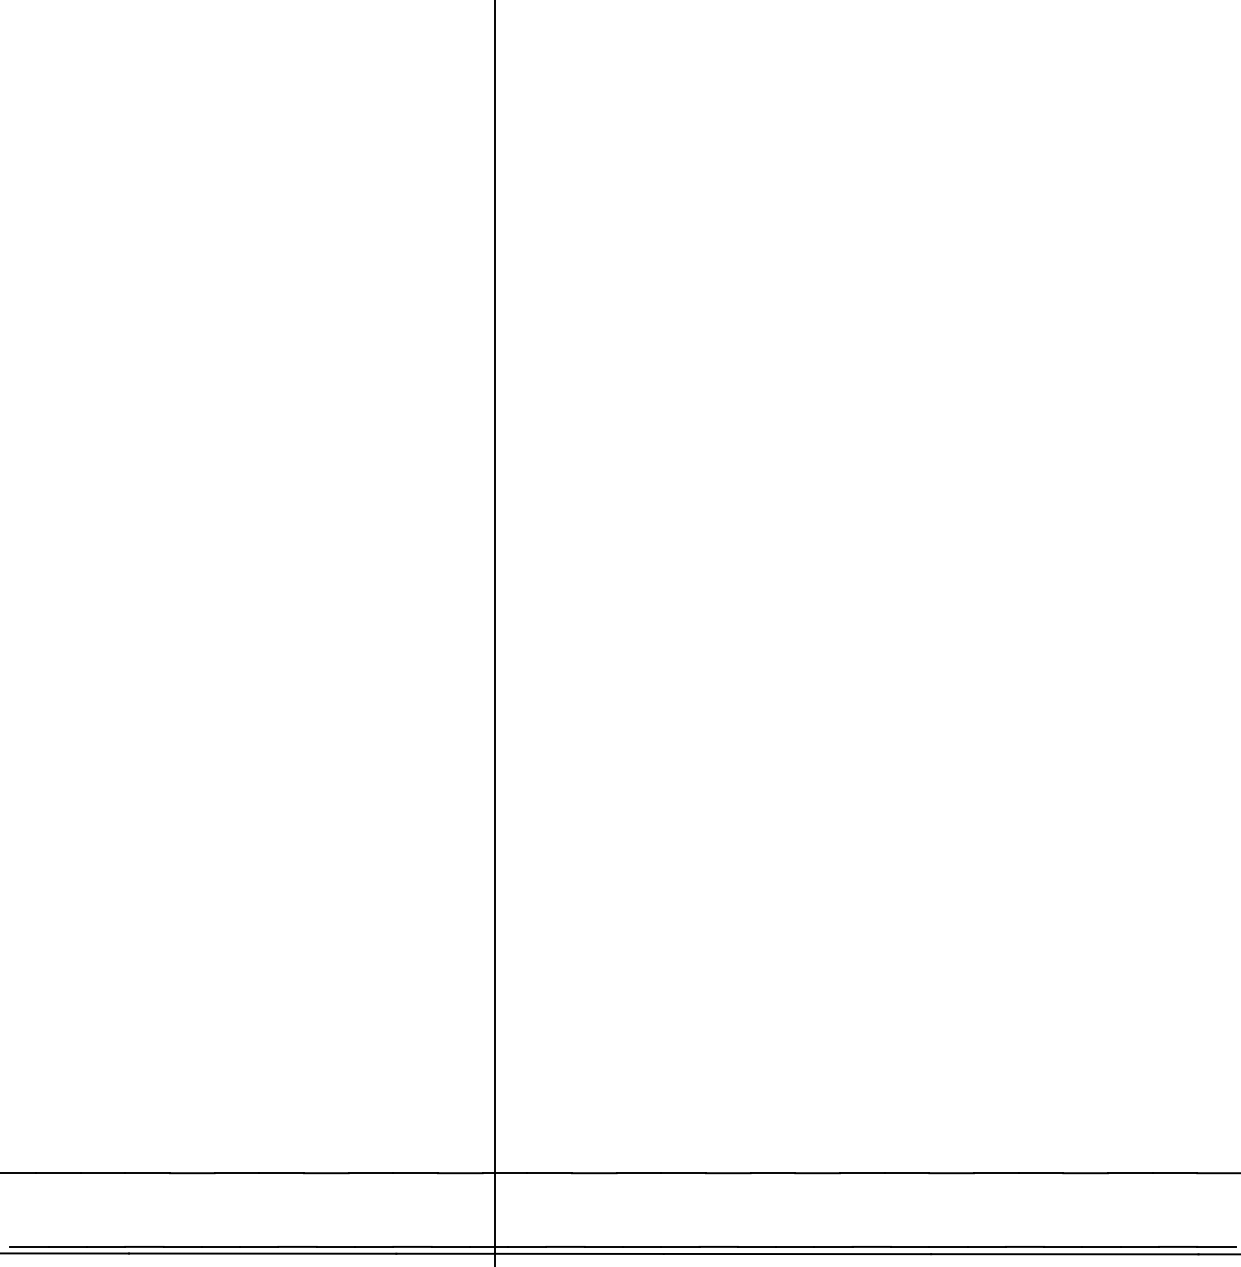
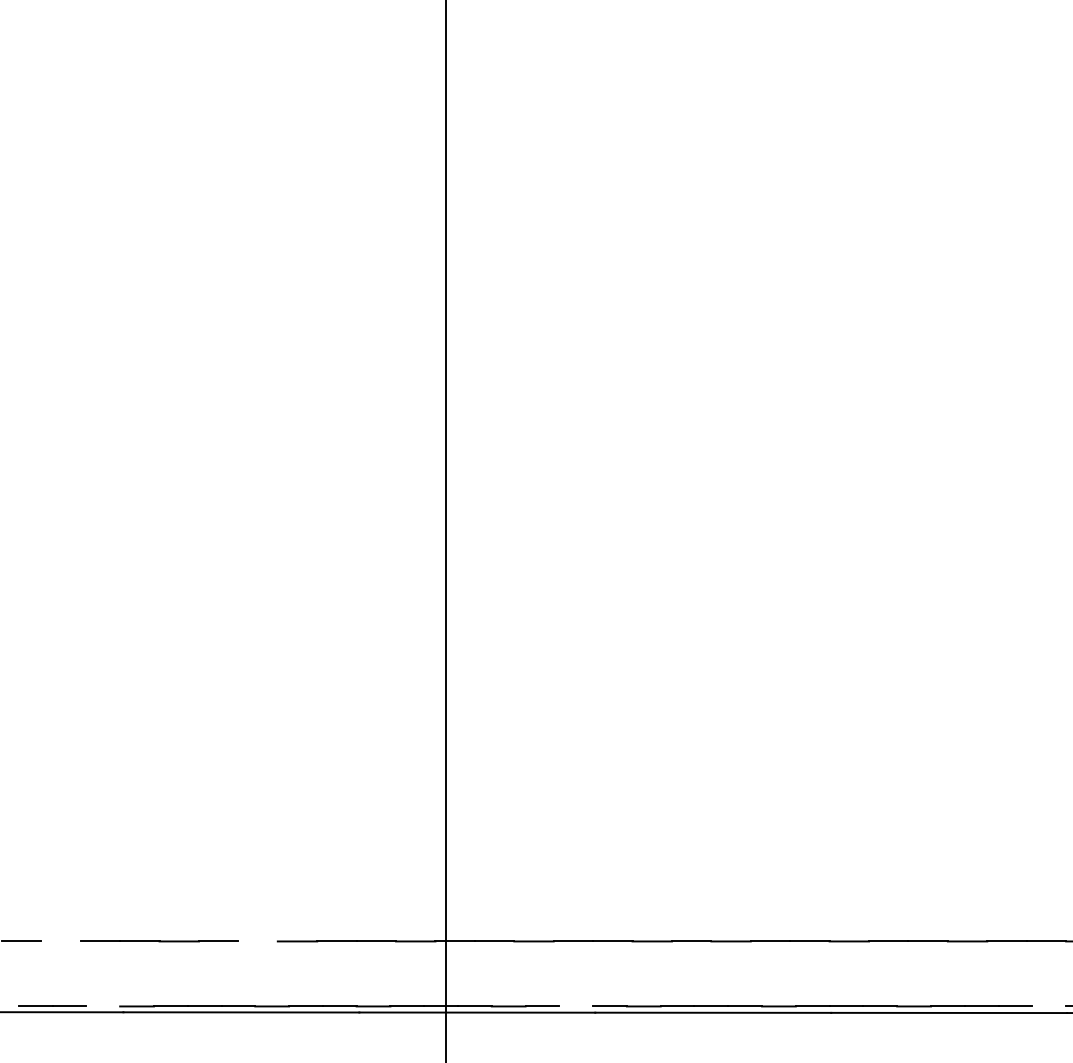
line: (57, 1173) -> (60, 941), removed
line: (281, 1173) -> (258, 941), removed
line: (105, 1246) -> (102, 1006), removed
line: (642, 1246) -> (576, 1006), removed
line: (1178, 1246) -> (1049, 1006), removed

